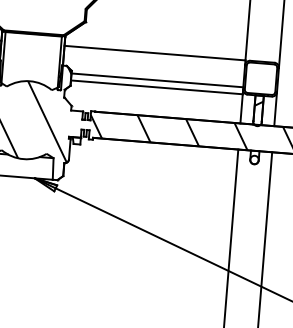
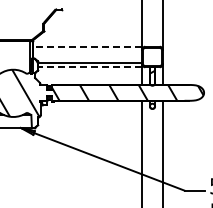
line: (155, 52) -> (87, 46), solid -> dashed
line: (155, 87) -> (89, 67), solid -> dashed

